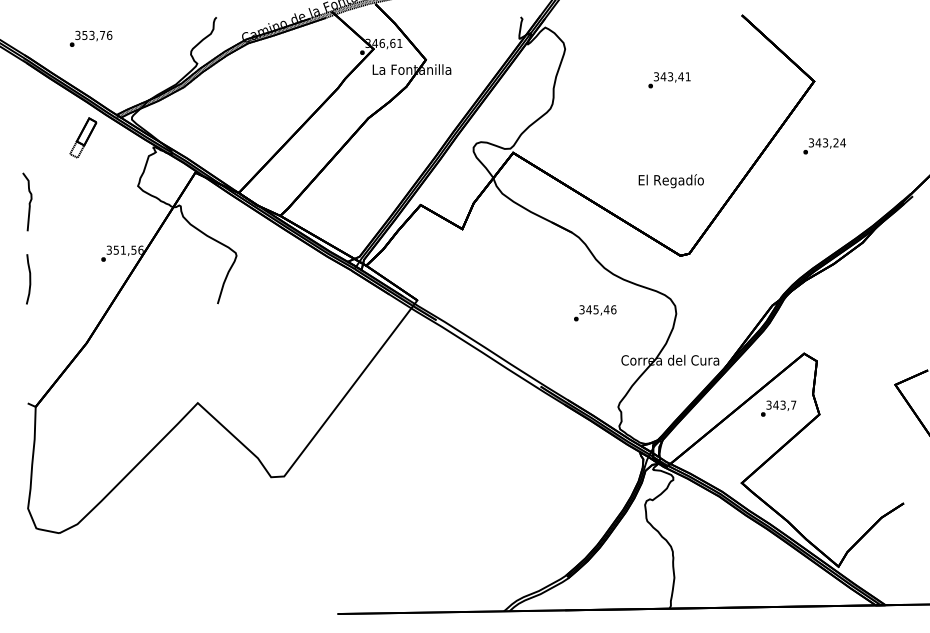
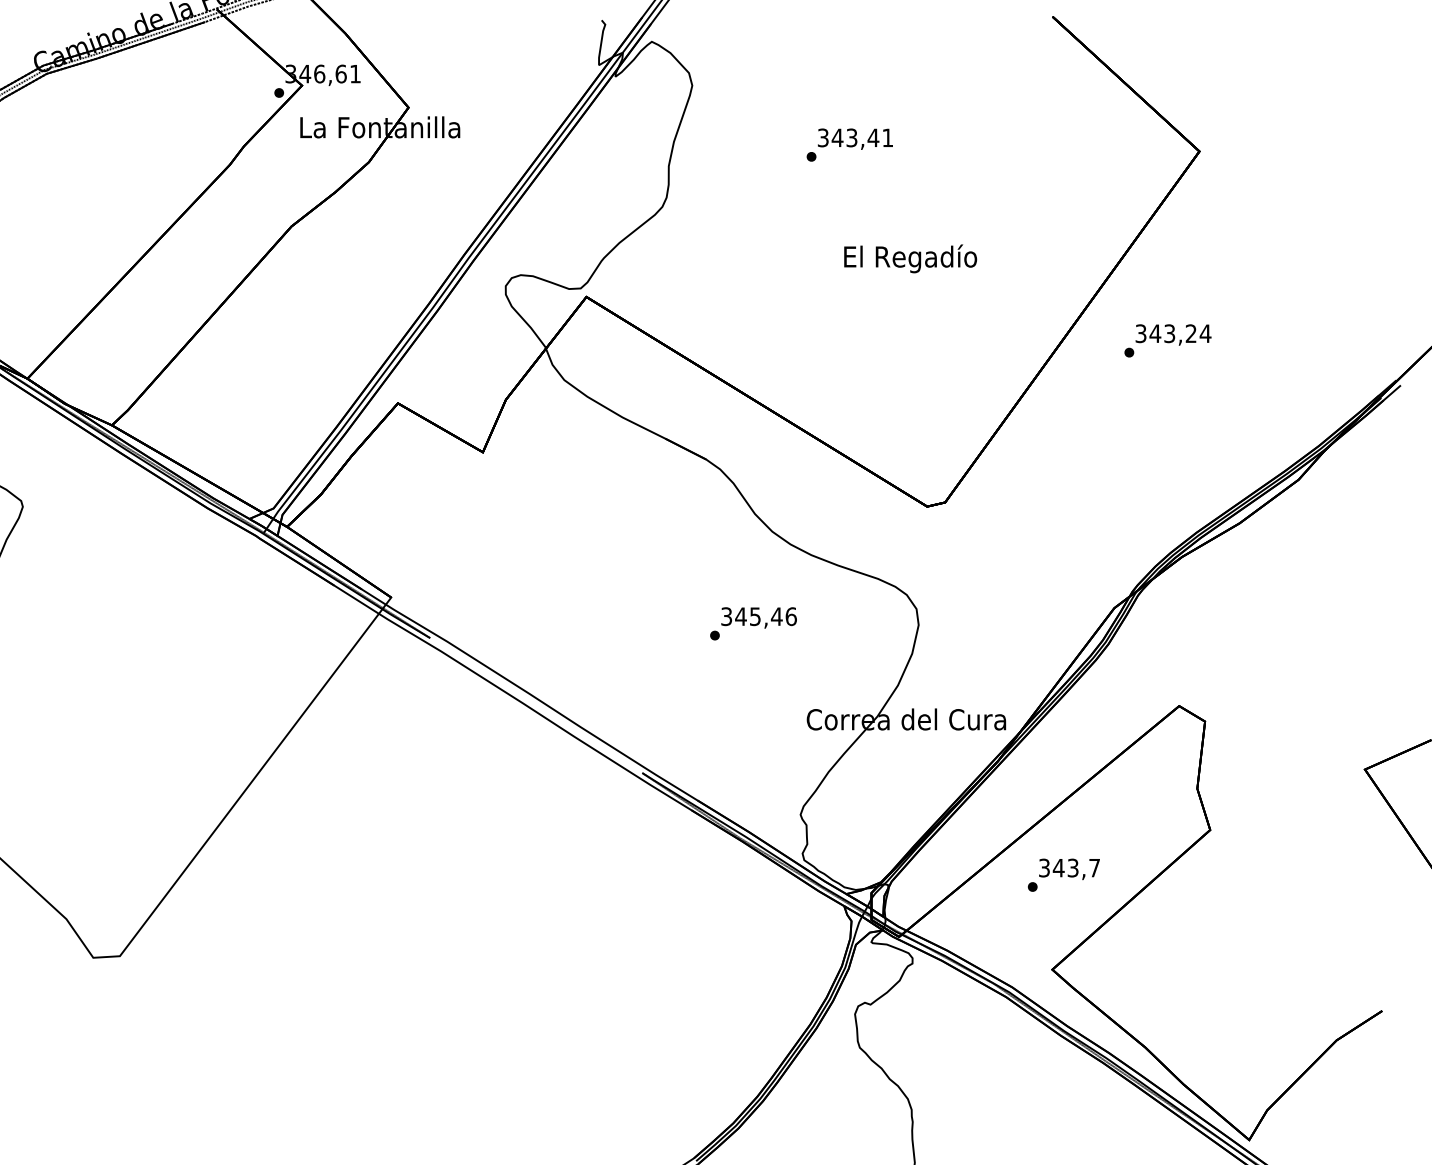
text: (669, 80) -> (849, 145), moved
text: (824, 146) -> (1167, 341), moved
text: (670, 181) -> (908, 259), moved
text: (778, 408) -> (1063, 874), moved

